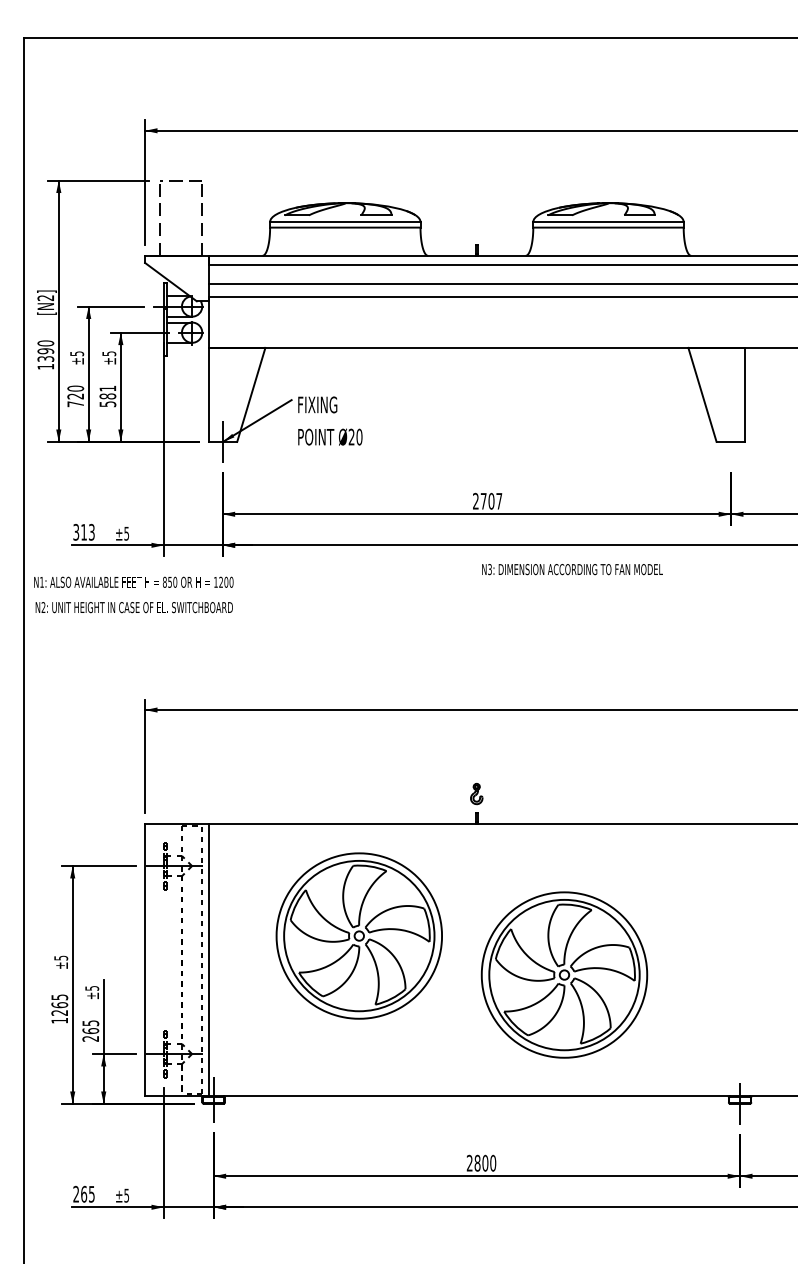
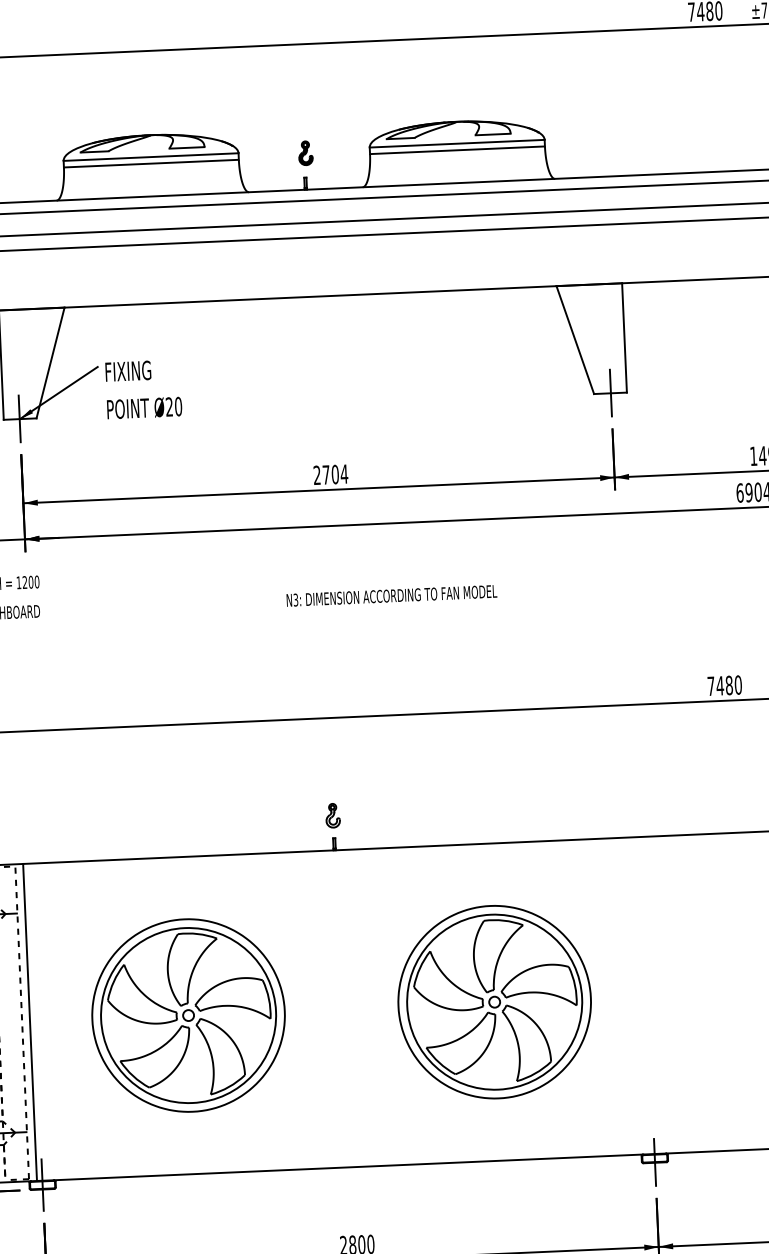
part: (477, 224) -> (304, 153), added
line: (731, 441) -> (611, 392), added
text: (499, 501) -> (344, 474), 2707 -> 2704
text: (572, 569) -> (391, 595), moved
part: (358, 935) -> (187, 1014), moved
part: (564, 974) -> (494, 1001), moved

